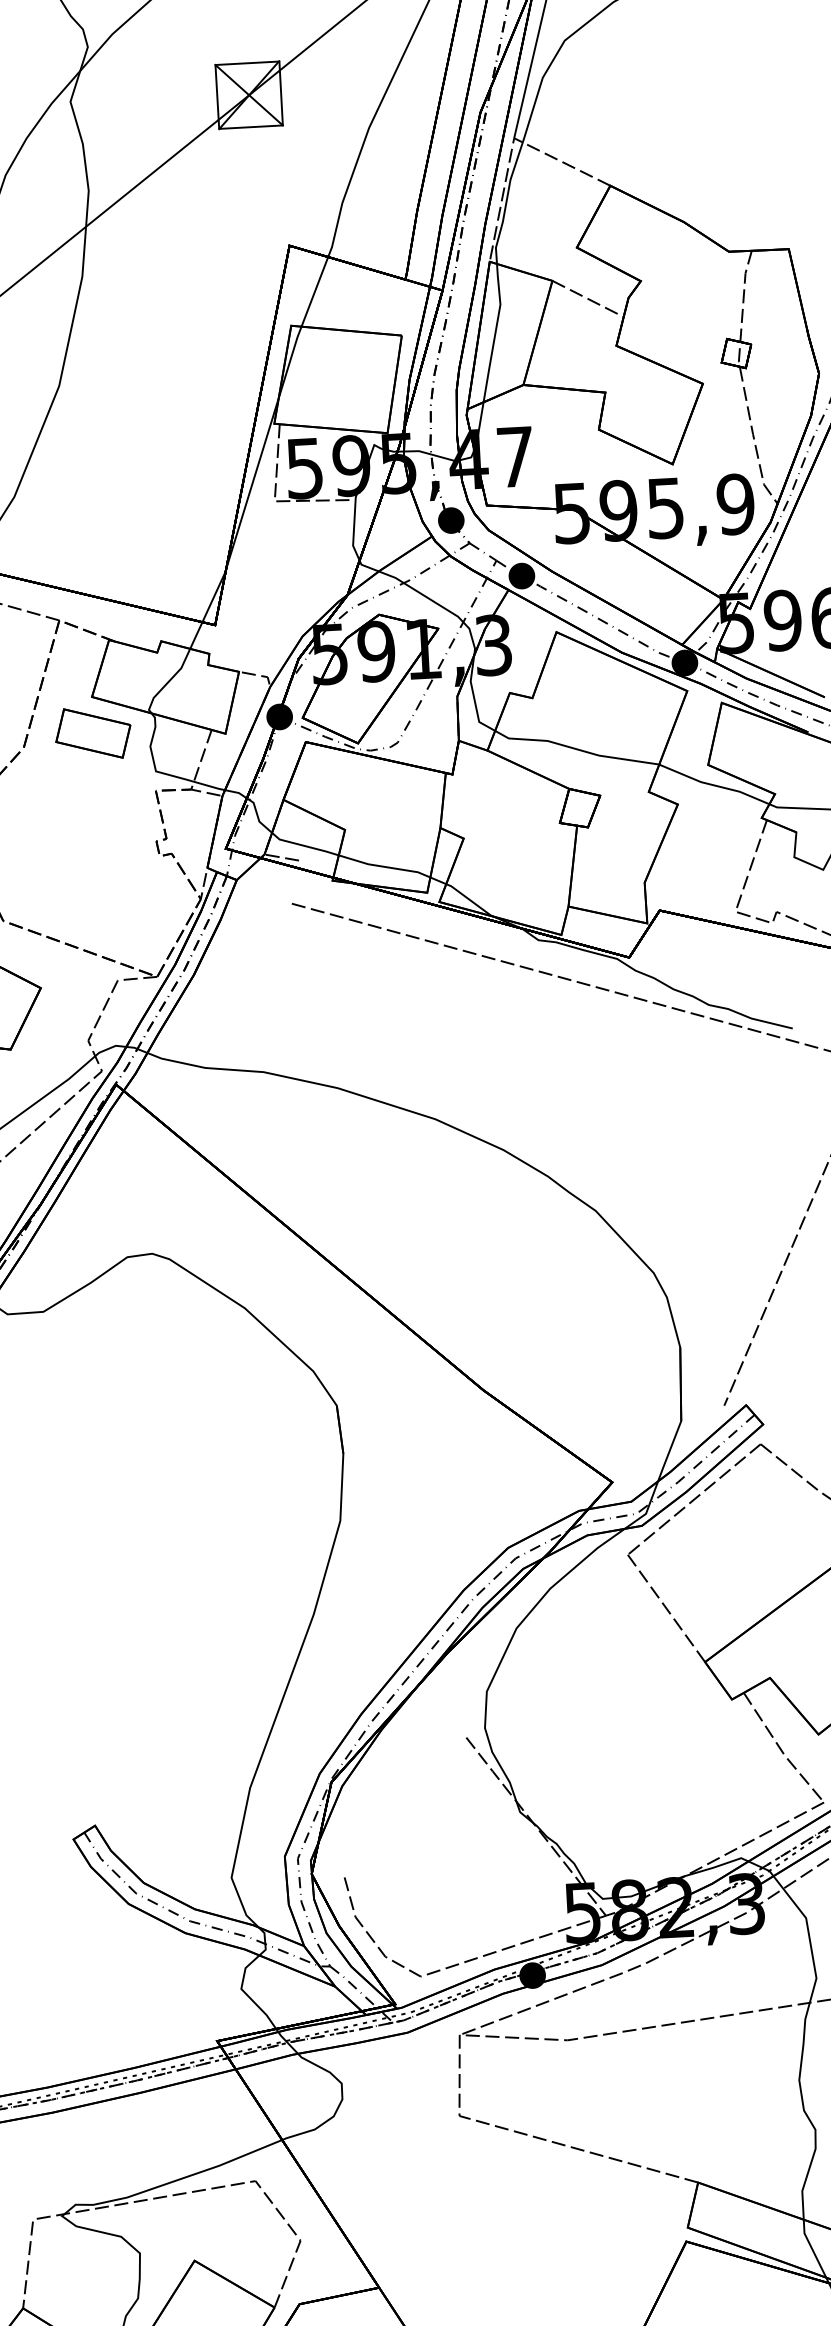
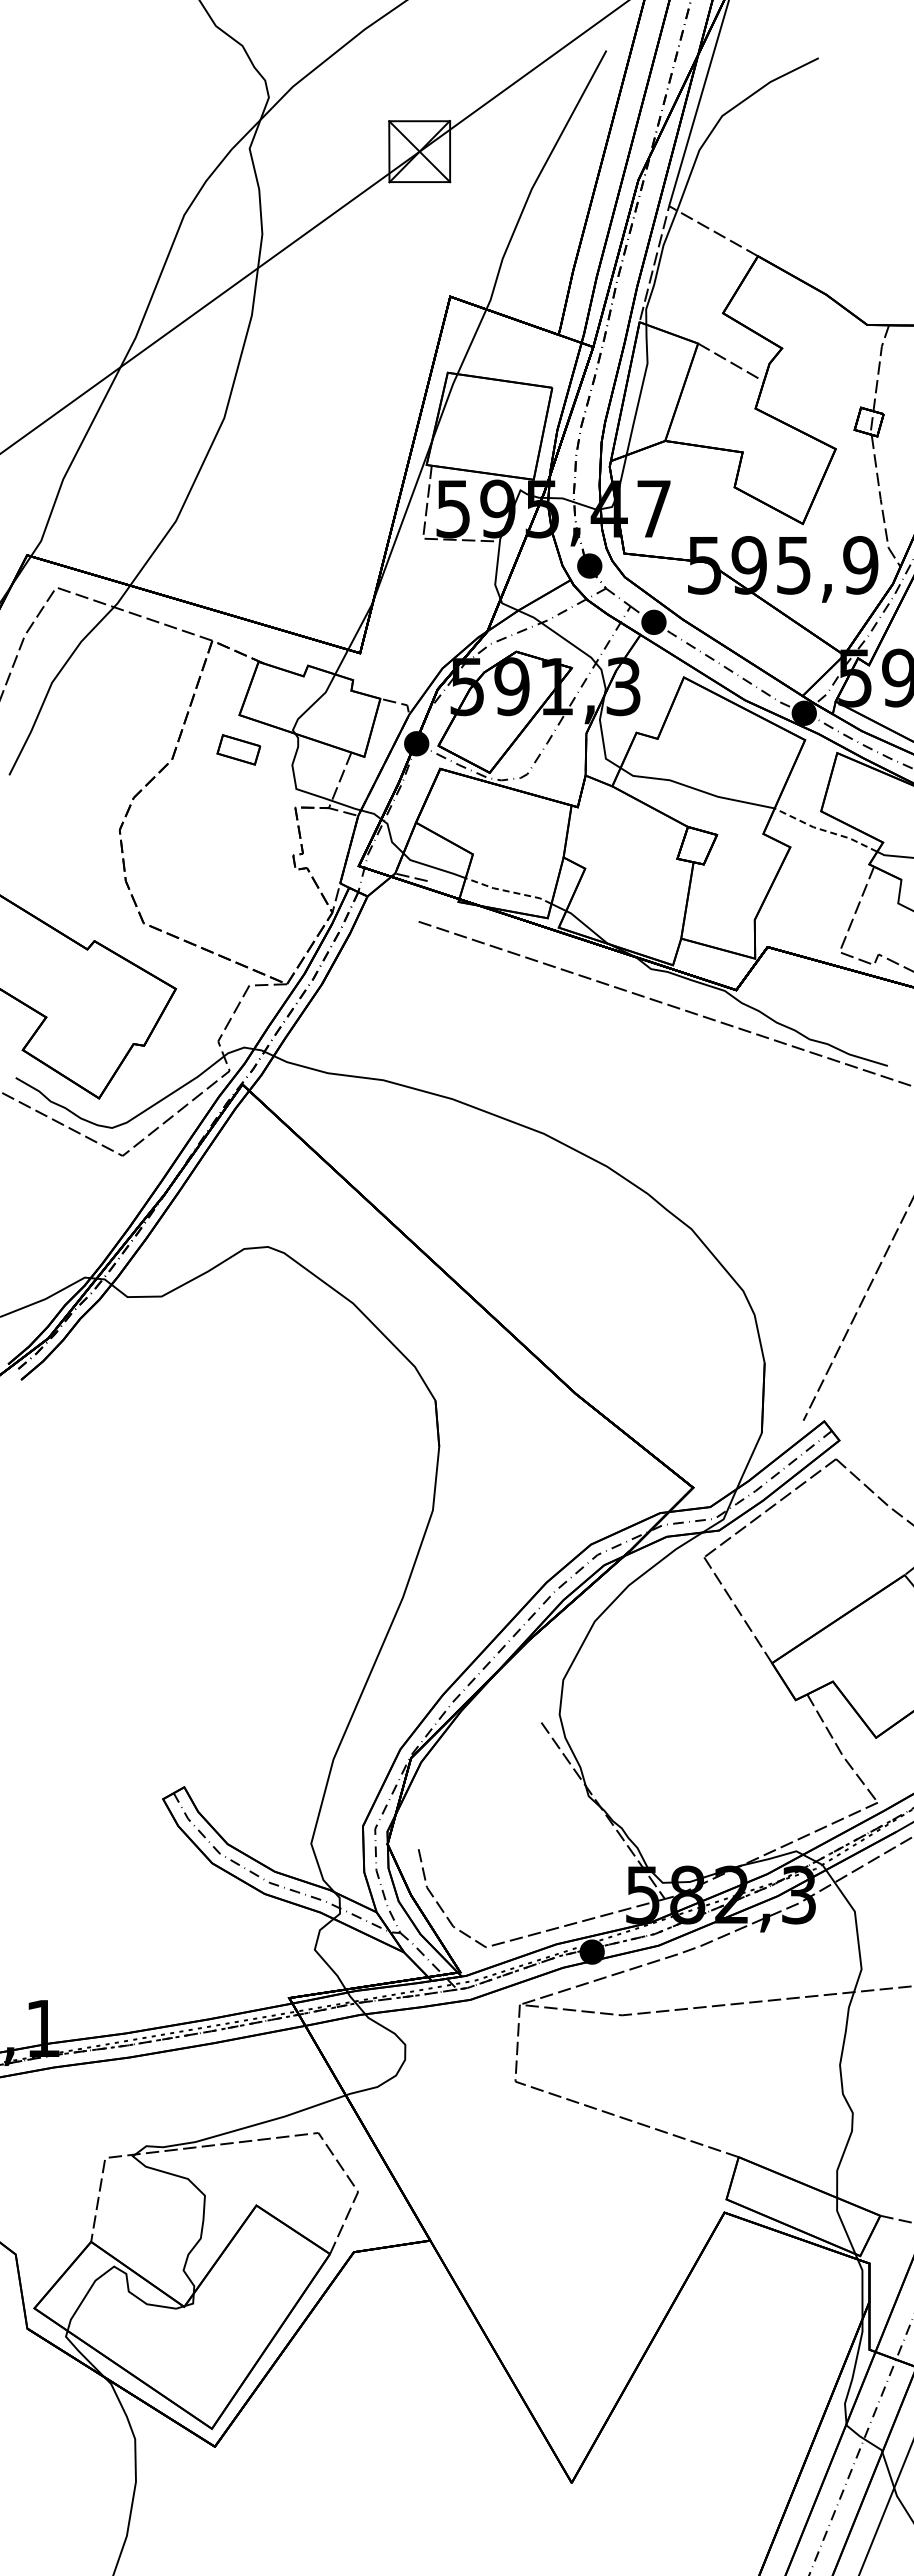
part: (92, 733) -> (238, 749), size x0.6
line: (712, 784) -> (824, 830), solid -> dashed
line: (383, 866) -> (507, 891), solid -> dashed

